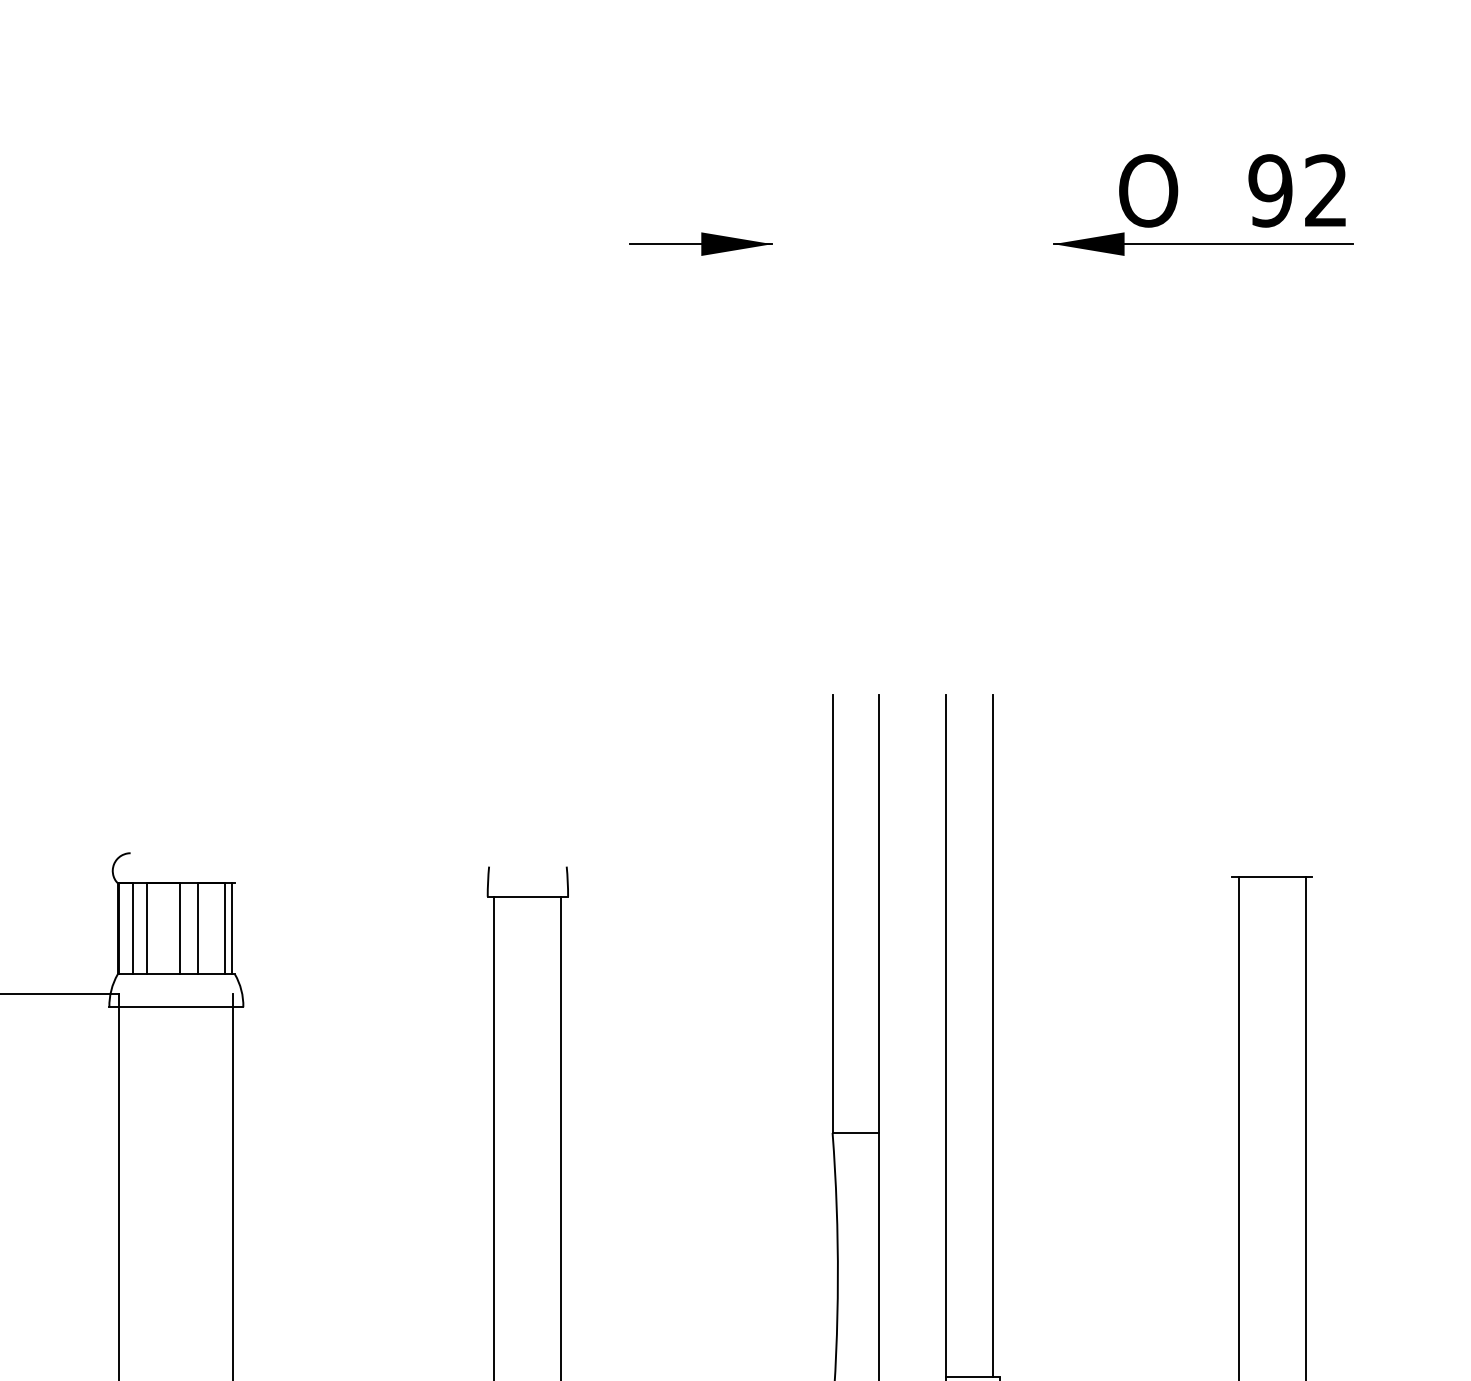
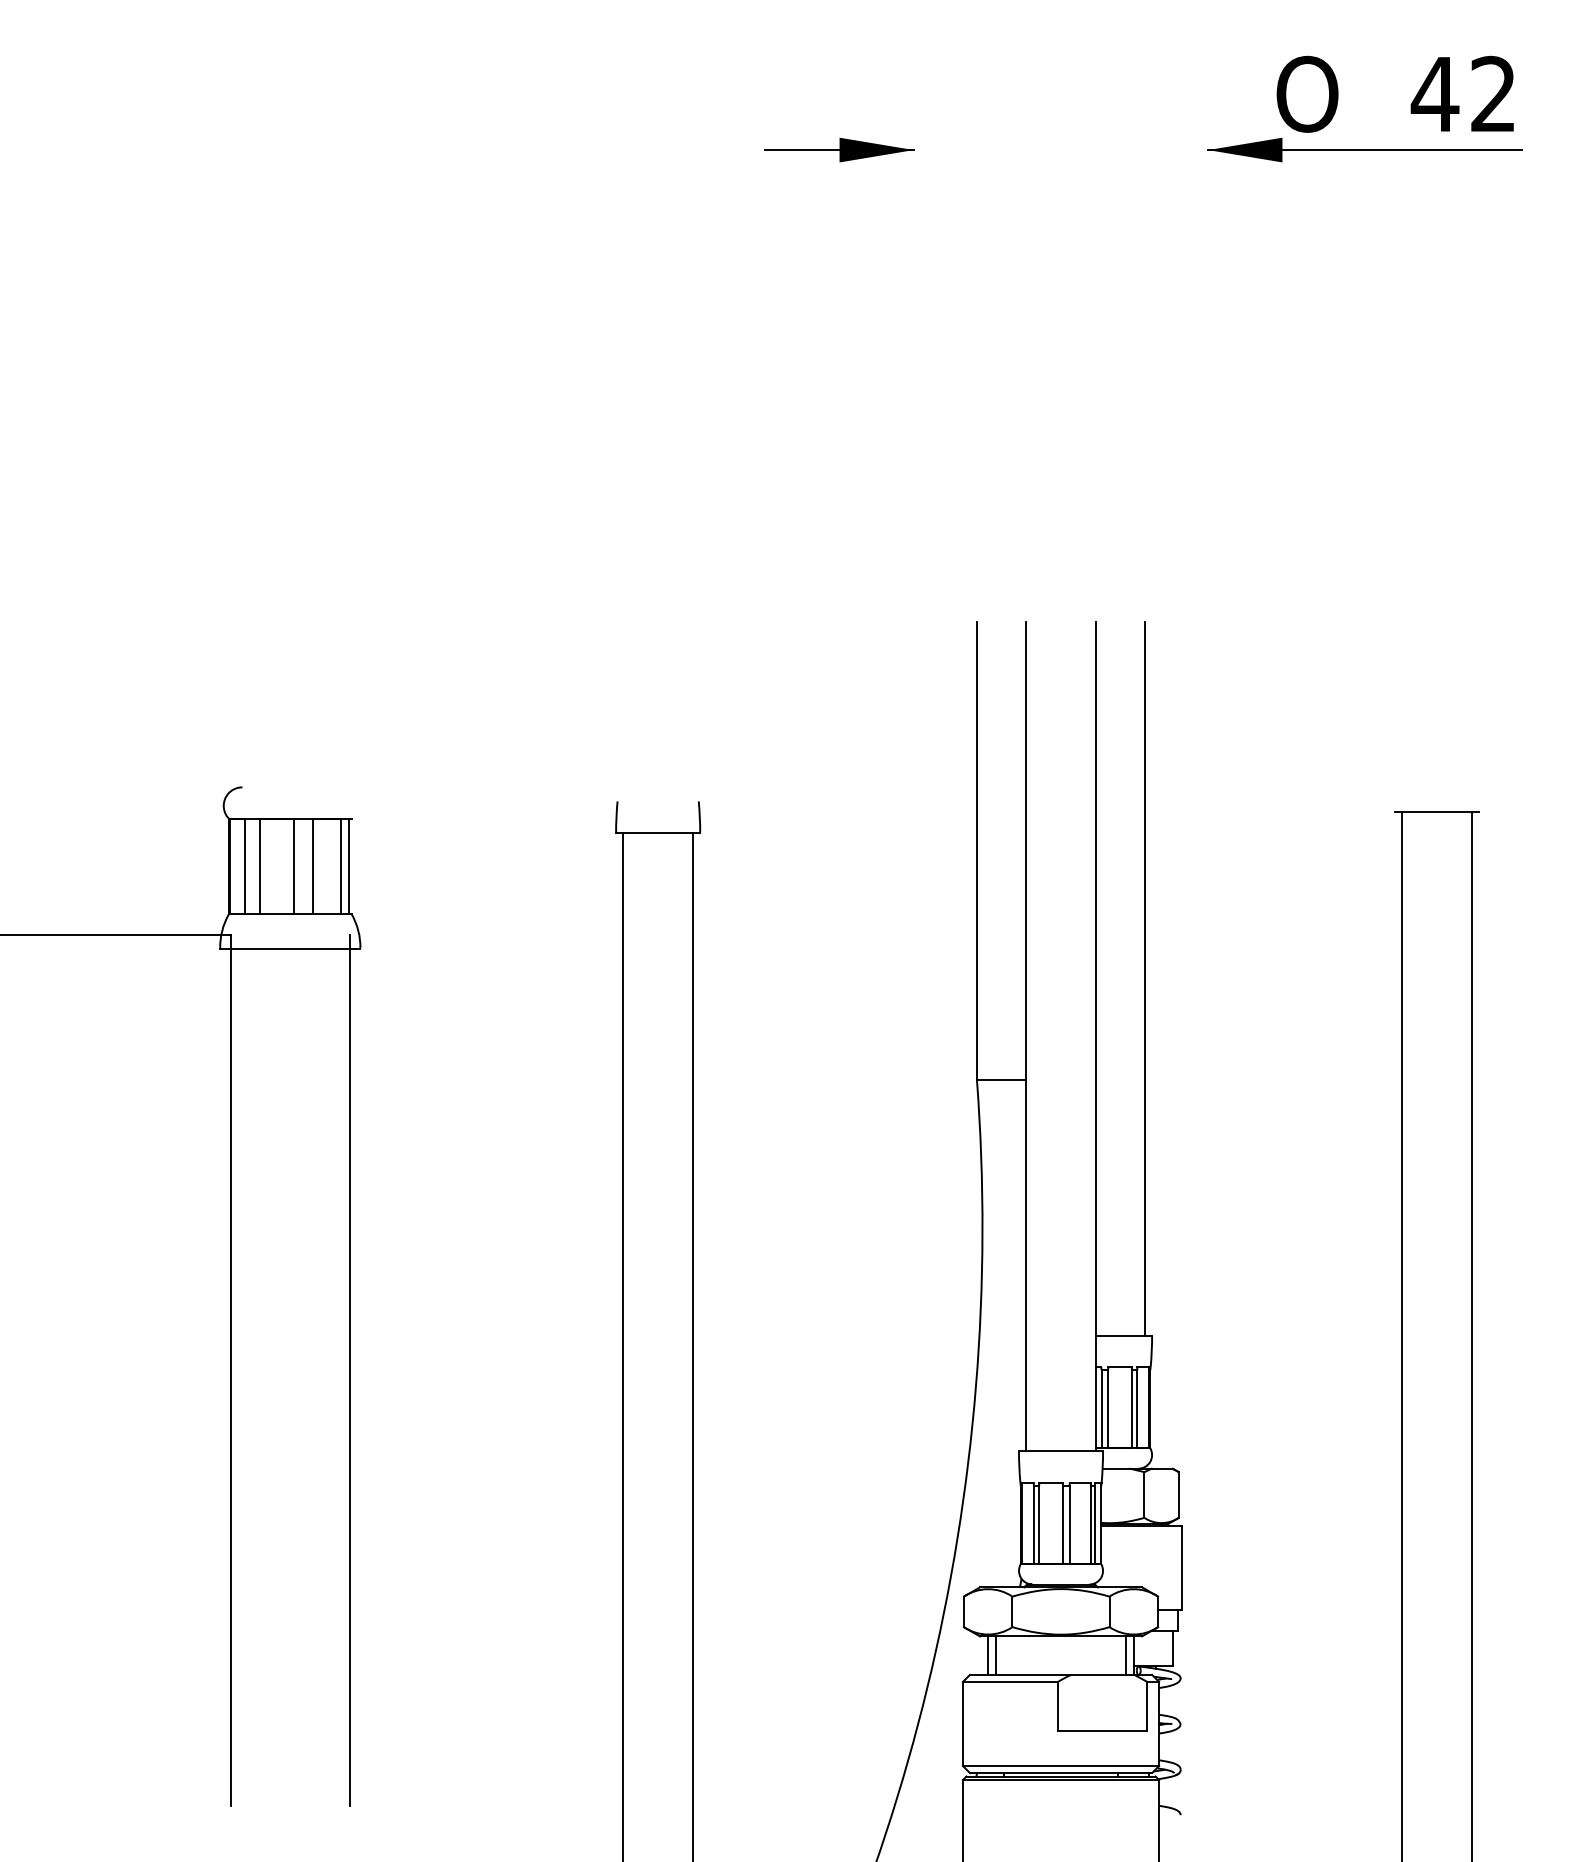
text: (1269, 190) -> (1434, 93), 92 -> 42

